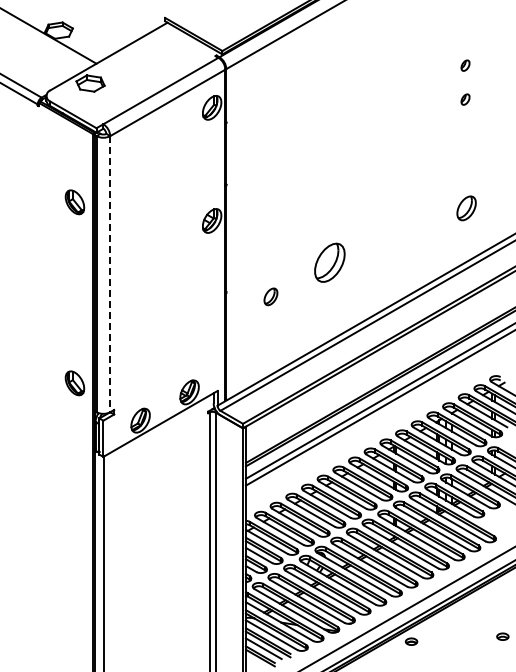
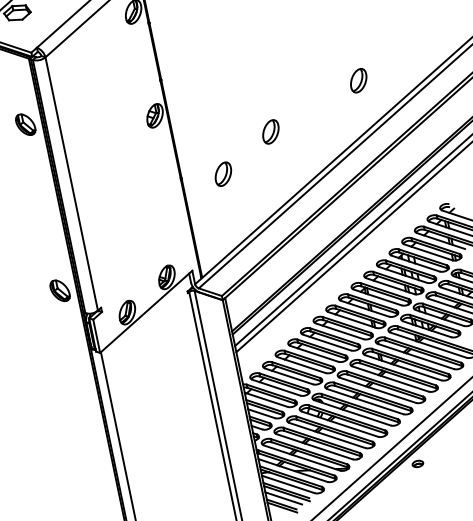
part: (466, 208) -> (358, 80), moved
part: (329, 262) -> (270, 131), size x0.62
line: (110, 274) -> (72, 184), dashed -> solid
part: (270, 296) -> (222, 174), size x1.43

